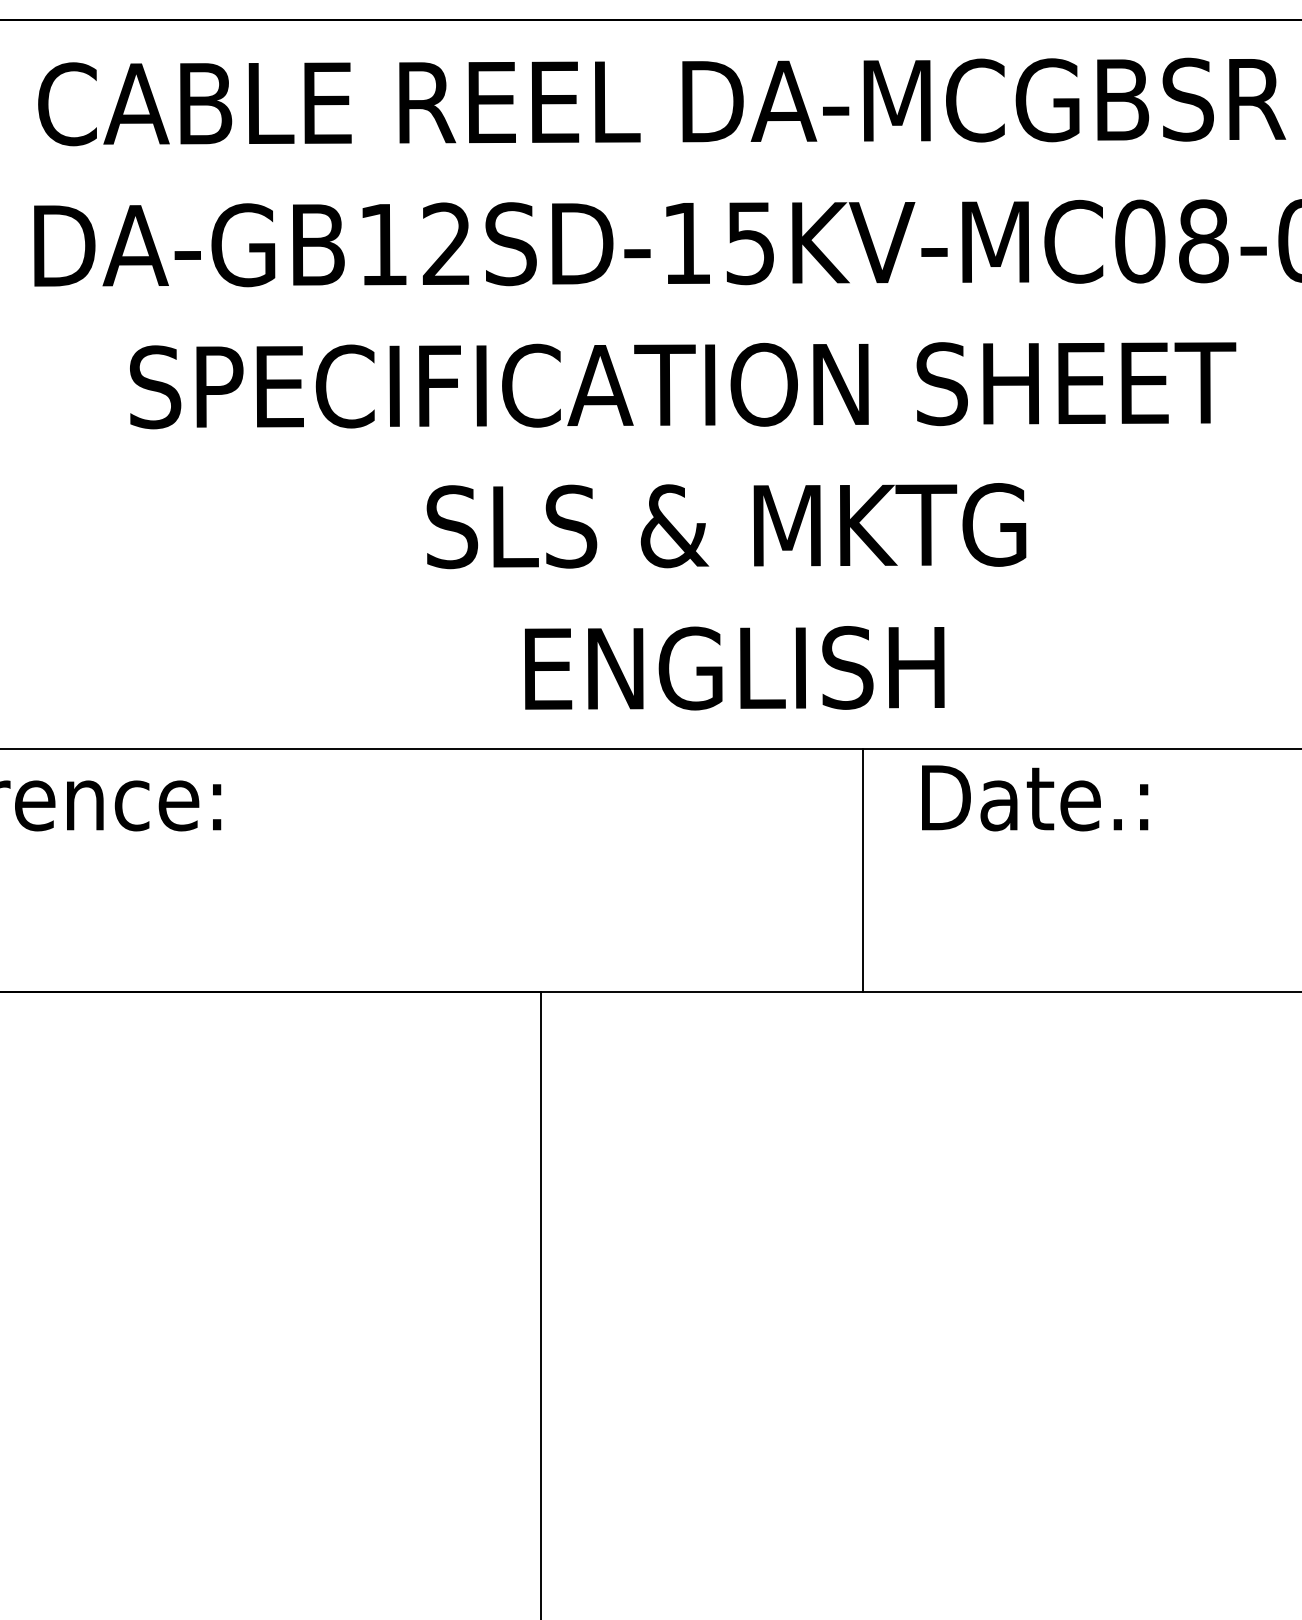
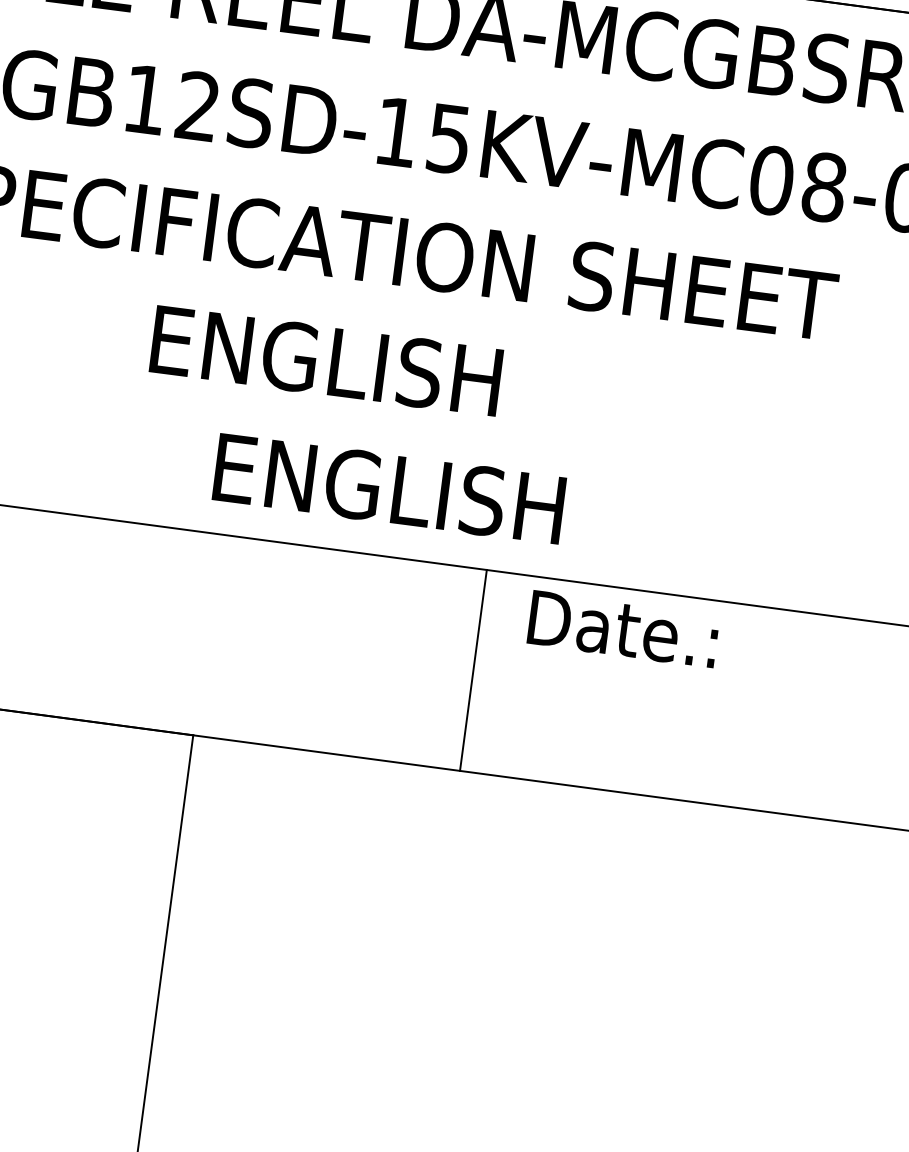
text: (726, 526) -> (398, 370), SLS & MKTG -> ENGLISH

